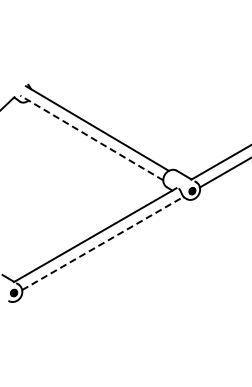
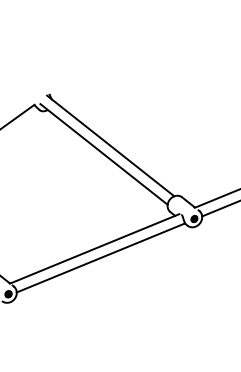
line: (91, 137) -> (103, 153), dashed -> solid
line: (103, 243) -> (101, 258), dashed -> solid

